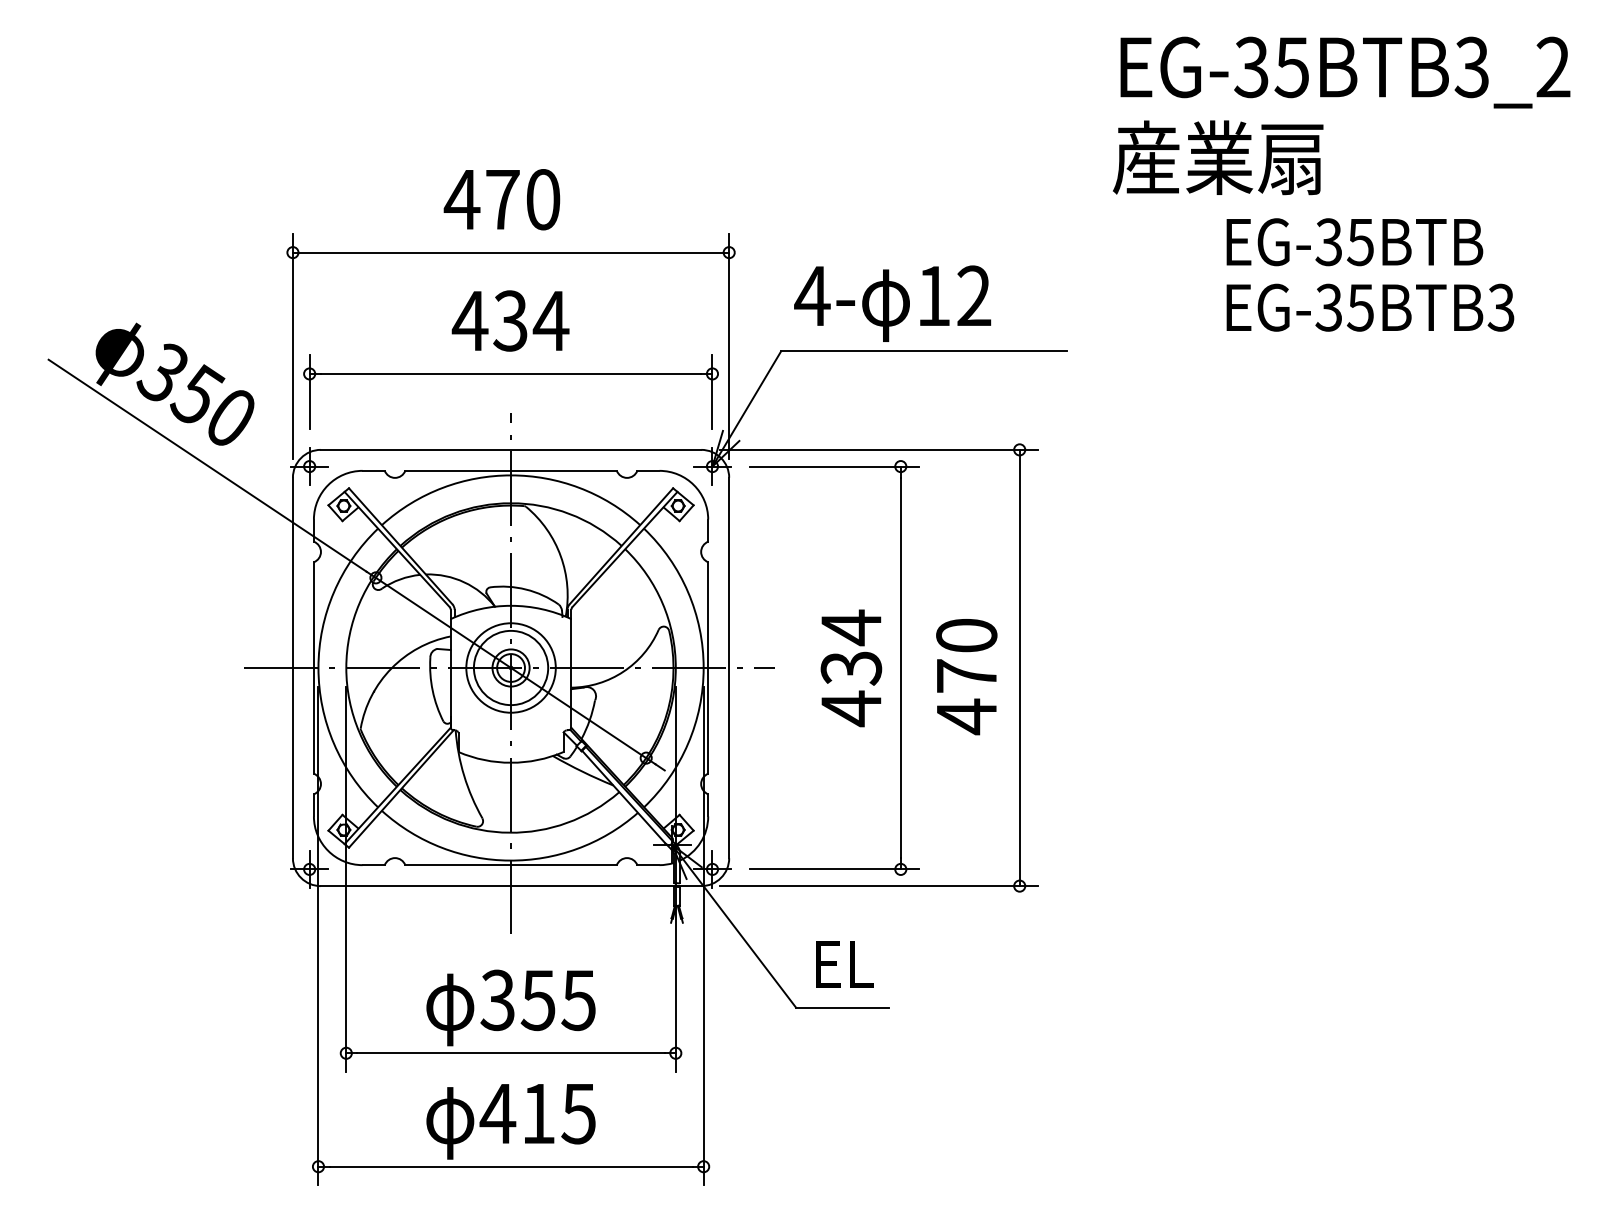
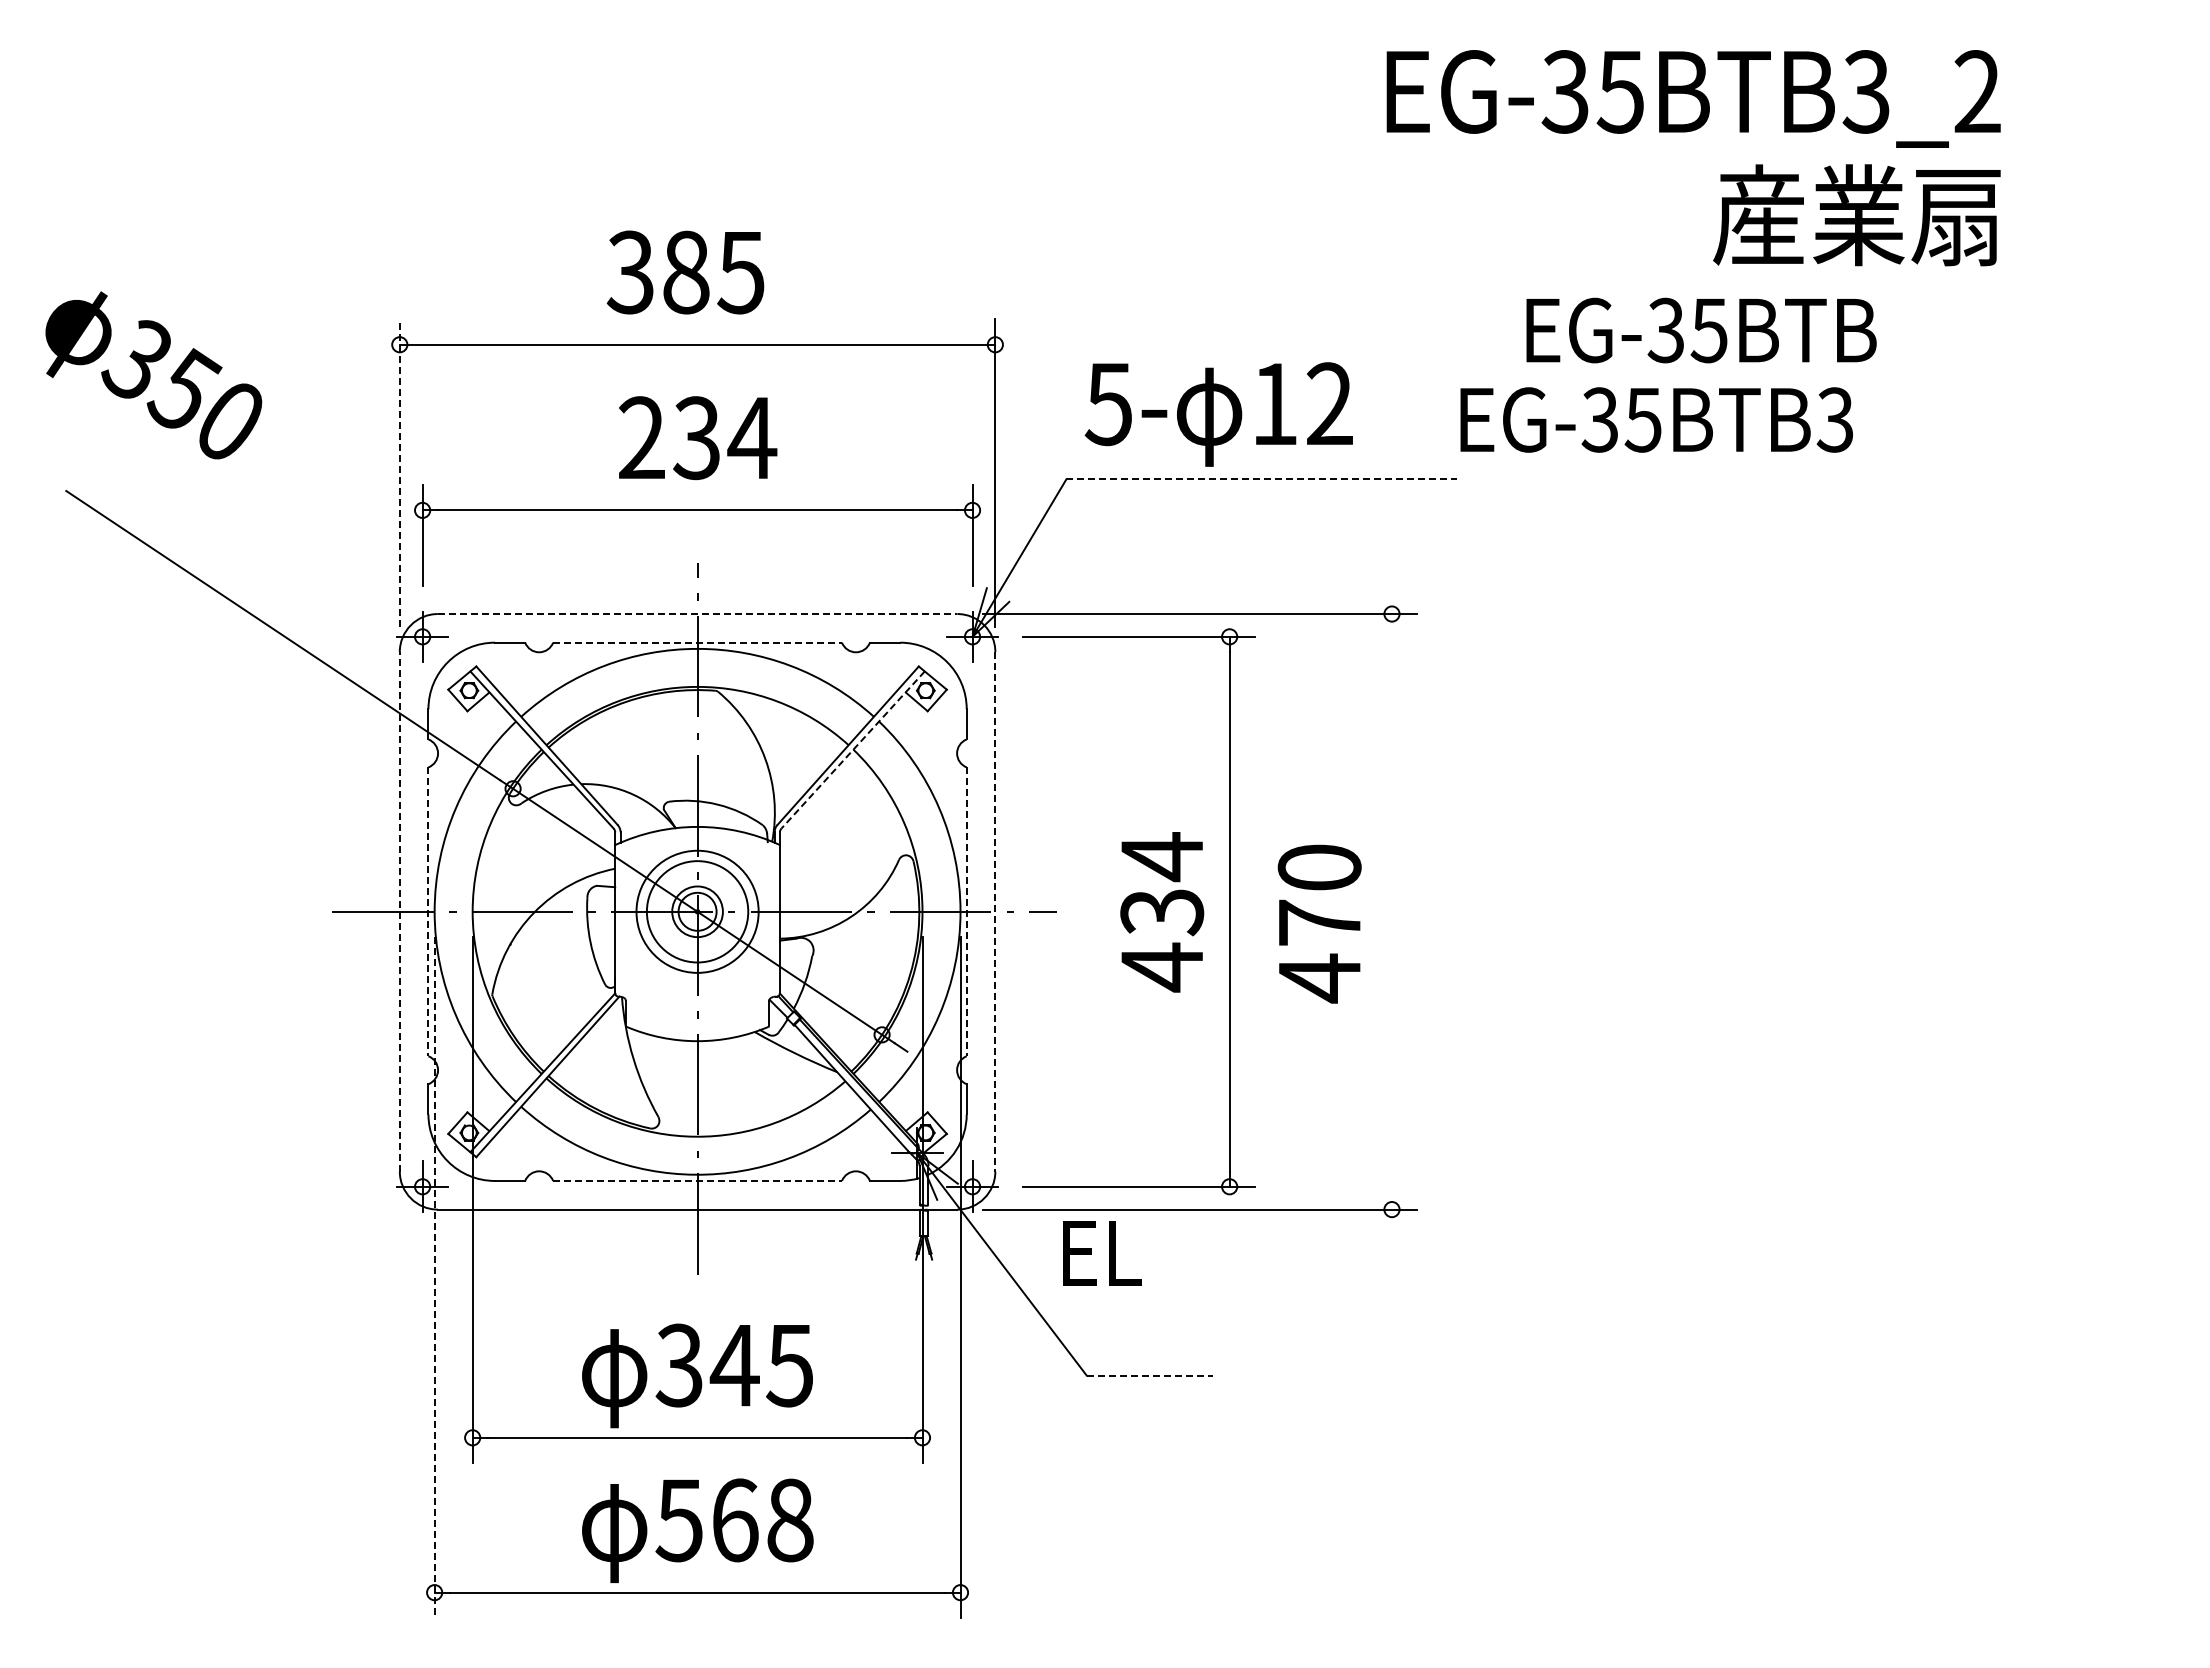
text: (1345, 72) -> (1693, 98), moved
text: (1217, 157) -> (1856, 215), moved
text: (501, 199) -> (684, 272), 470 -> 385
text: (1354, 242) -> (1701, 330), moved
text: (812, 296) -> (1109, 404), 4- -> 5-
text: (1370, 307) -> (1656, 419), moved
text: (469, 320) -> (641, 437), 434 -> 234
line: (292, 346) -> (399, 473), solid -> dashed
line: (924, 351) -> (1261, 479), solid -> dashed
text: (174, 384) -> (153, 375), moved
line: (511, 450) -> (697, 614), solid -> dashed
line: (511, 470) -> (698, 642), solid -> dashed
line: (624, 549) -> (852, 750), solid -> dashed
line: (292, 667) -> (399, 911), solid -> dashed
line: (729, 667) -> (995, 911), solid -> dashed
line: (1019, 667) -> (1391, 911), removed
line: (313, 668) -> (428, 912), solid -> dashed
line: (708, 668) -> (966, 912), solid -> dashed
line: (511, 864) -> (698, 1180), solid -> dashed
line: (318, 936) -> (434, 1278), solid -> dashed
text: (845, 964) -> (1102, 1253), moved
text: (538, 1001) -> (734, 1366), 355 -> 345
line: (842, 1007) -> (1150, 1375), solid -> dashed
text: (537, 1113) -> (733, 1520), 415 -> 568

